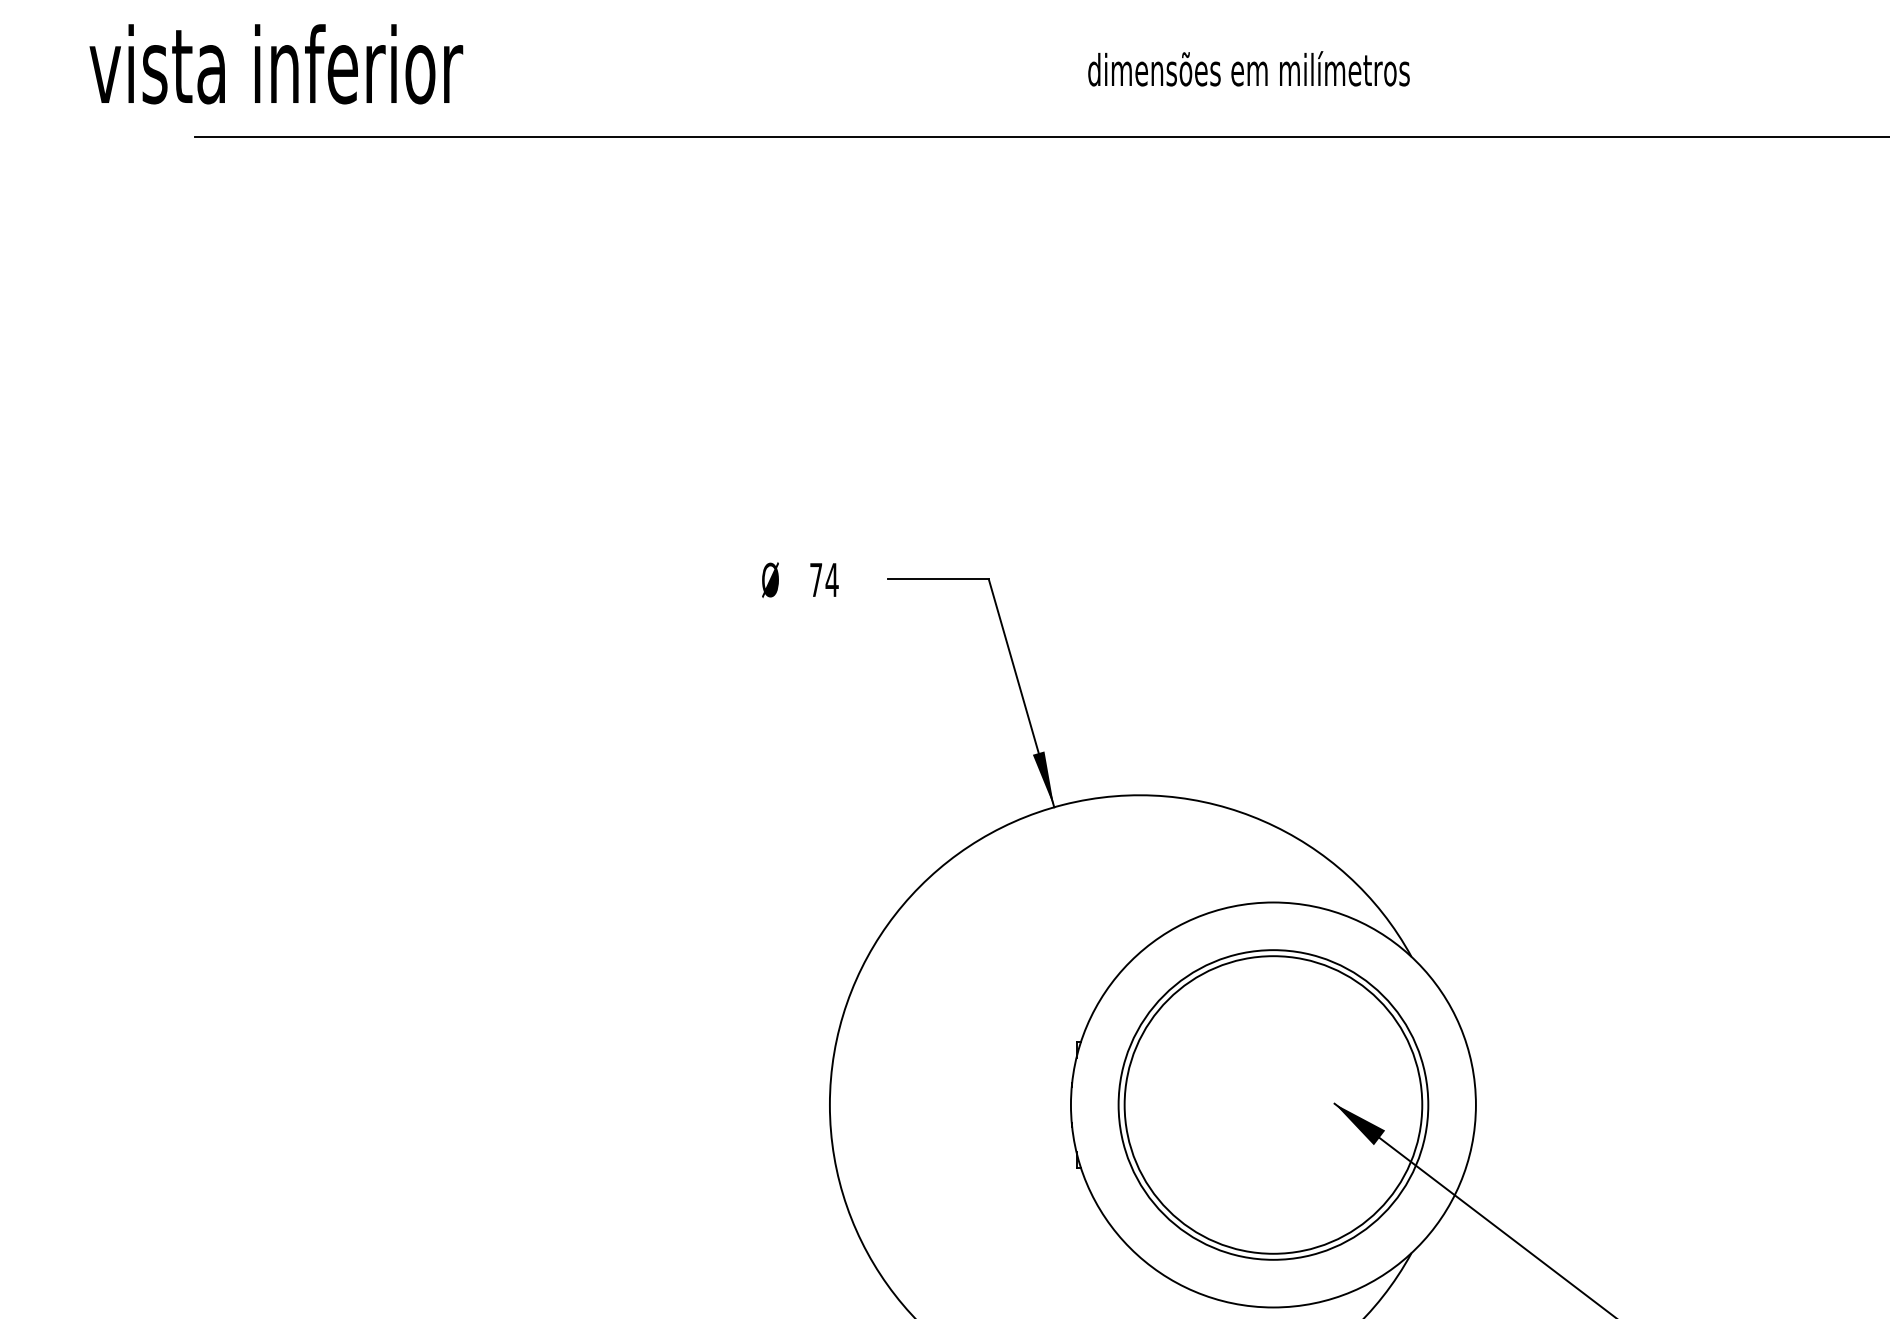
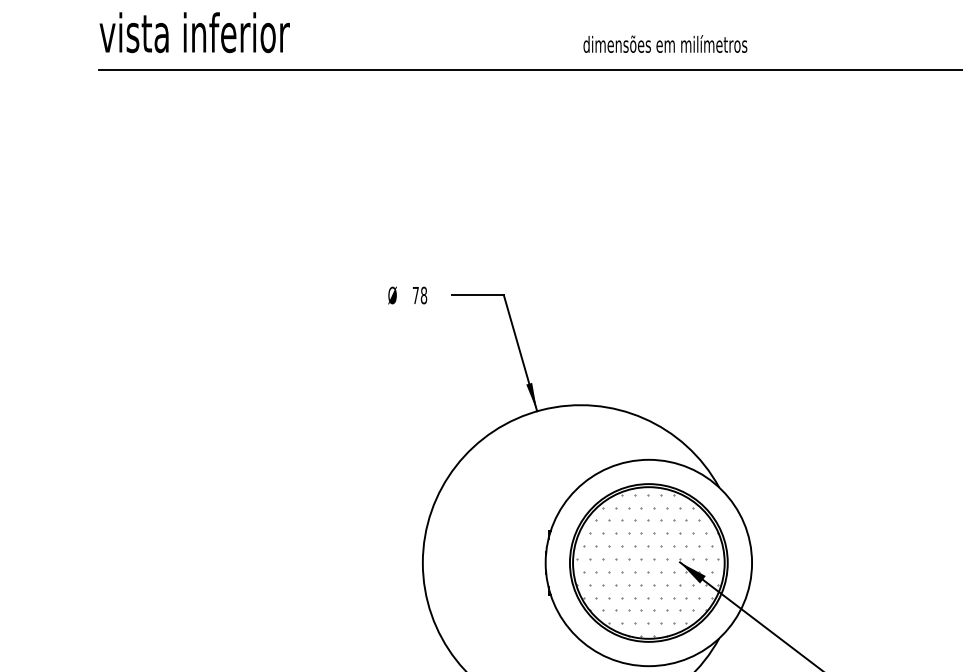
text: (275, 63) -> (194, 32), moved
text: (1249, 67) -> (665, 43), moved
text: (831, 580) -> (423, 295), 74 -> 78
hatch: (1270, 1109) -> (647, 565), added

